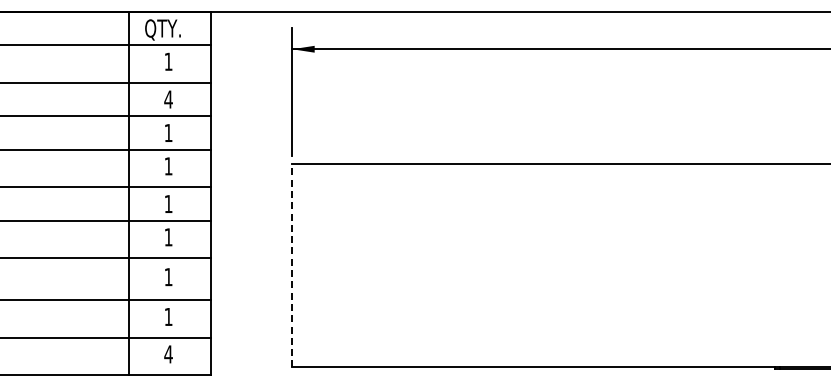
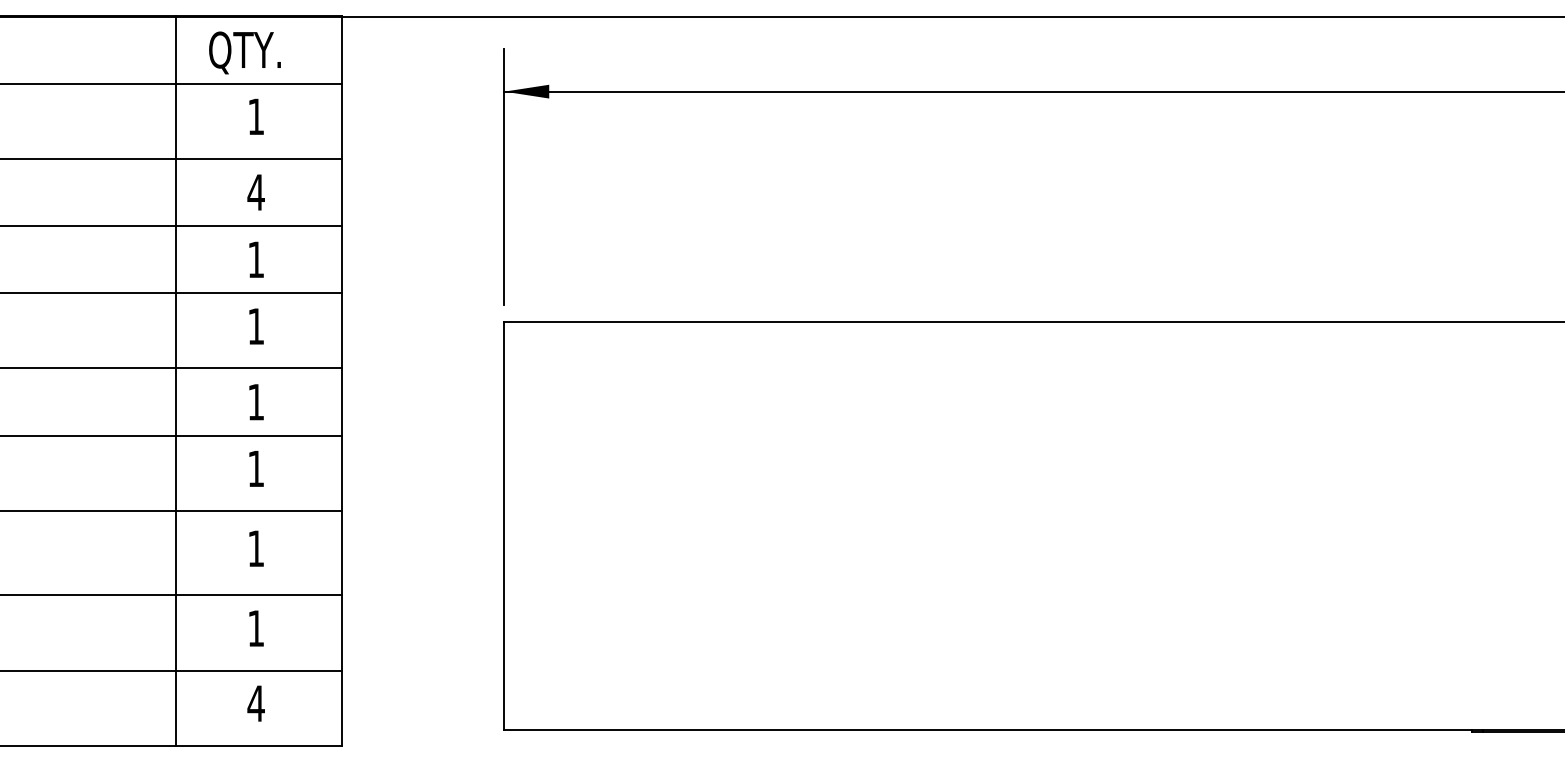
line: (292, 265) -> (504, 525), dashed -> solid

